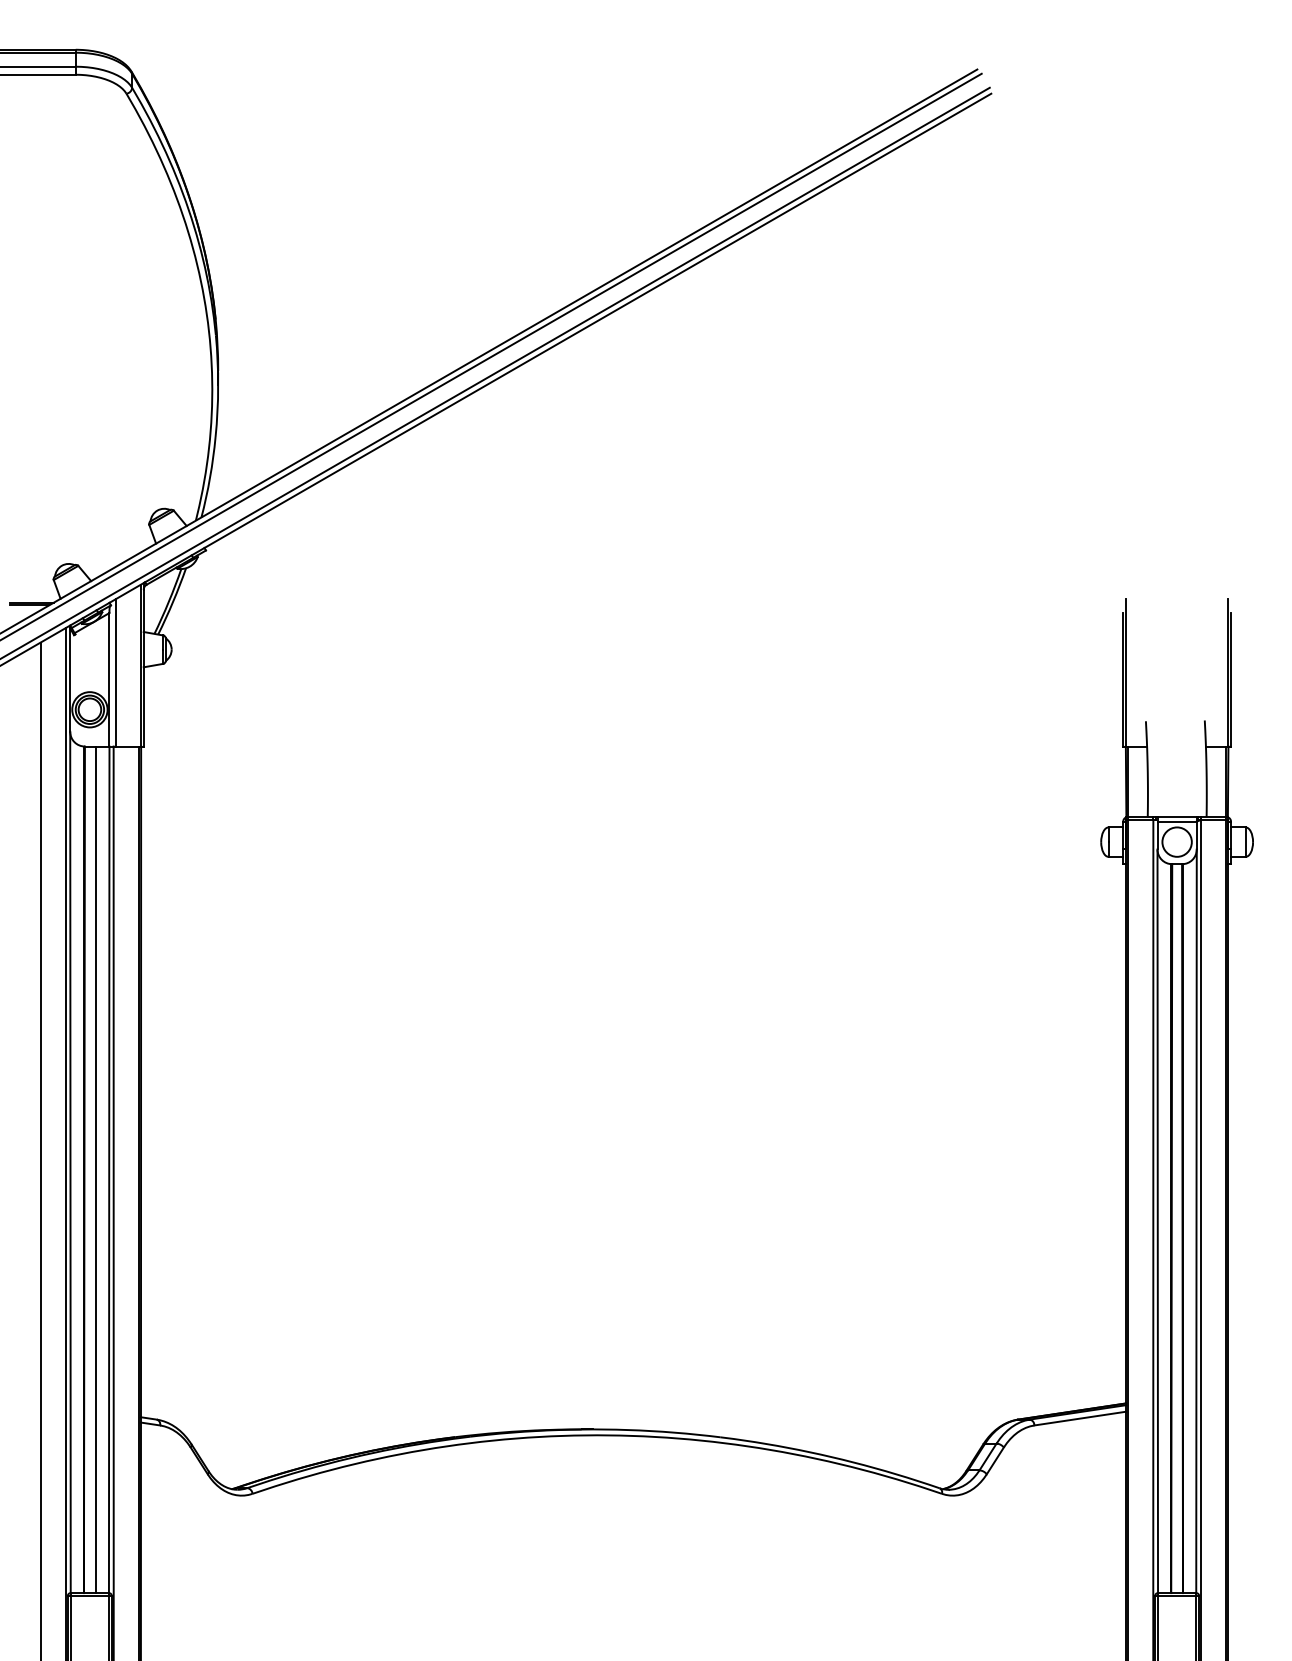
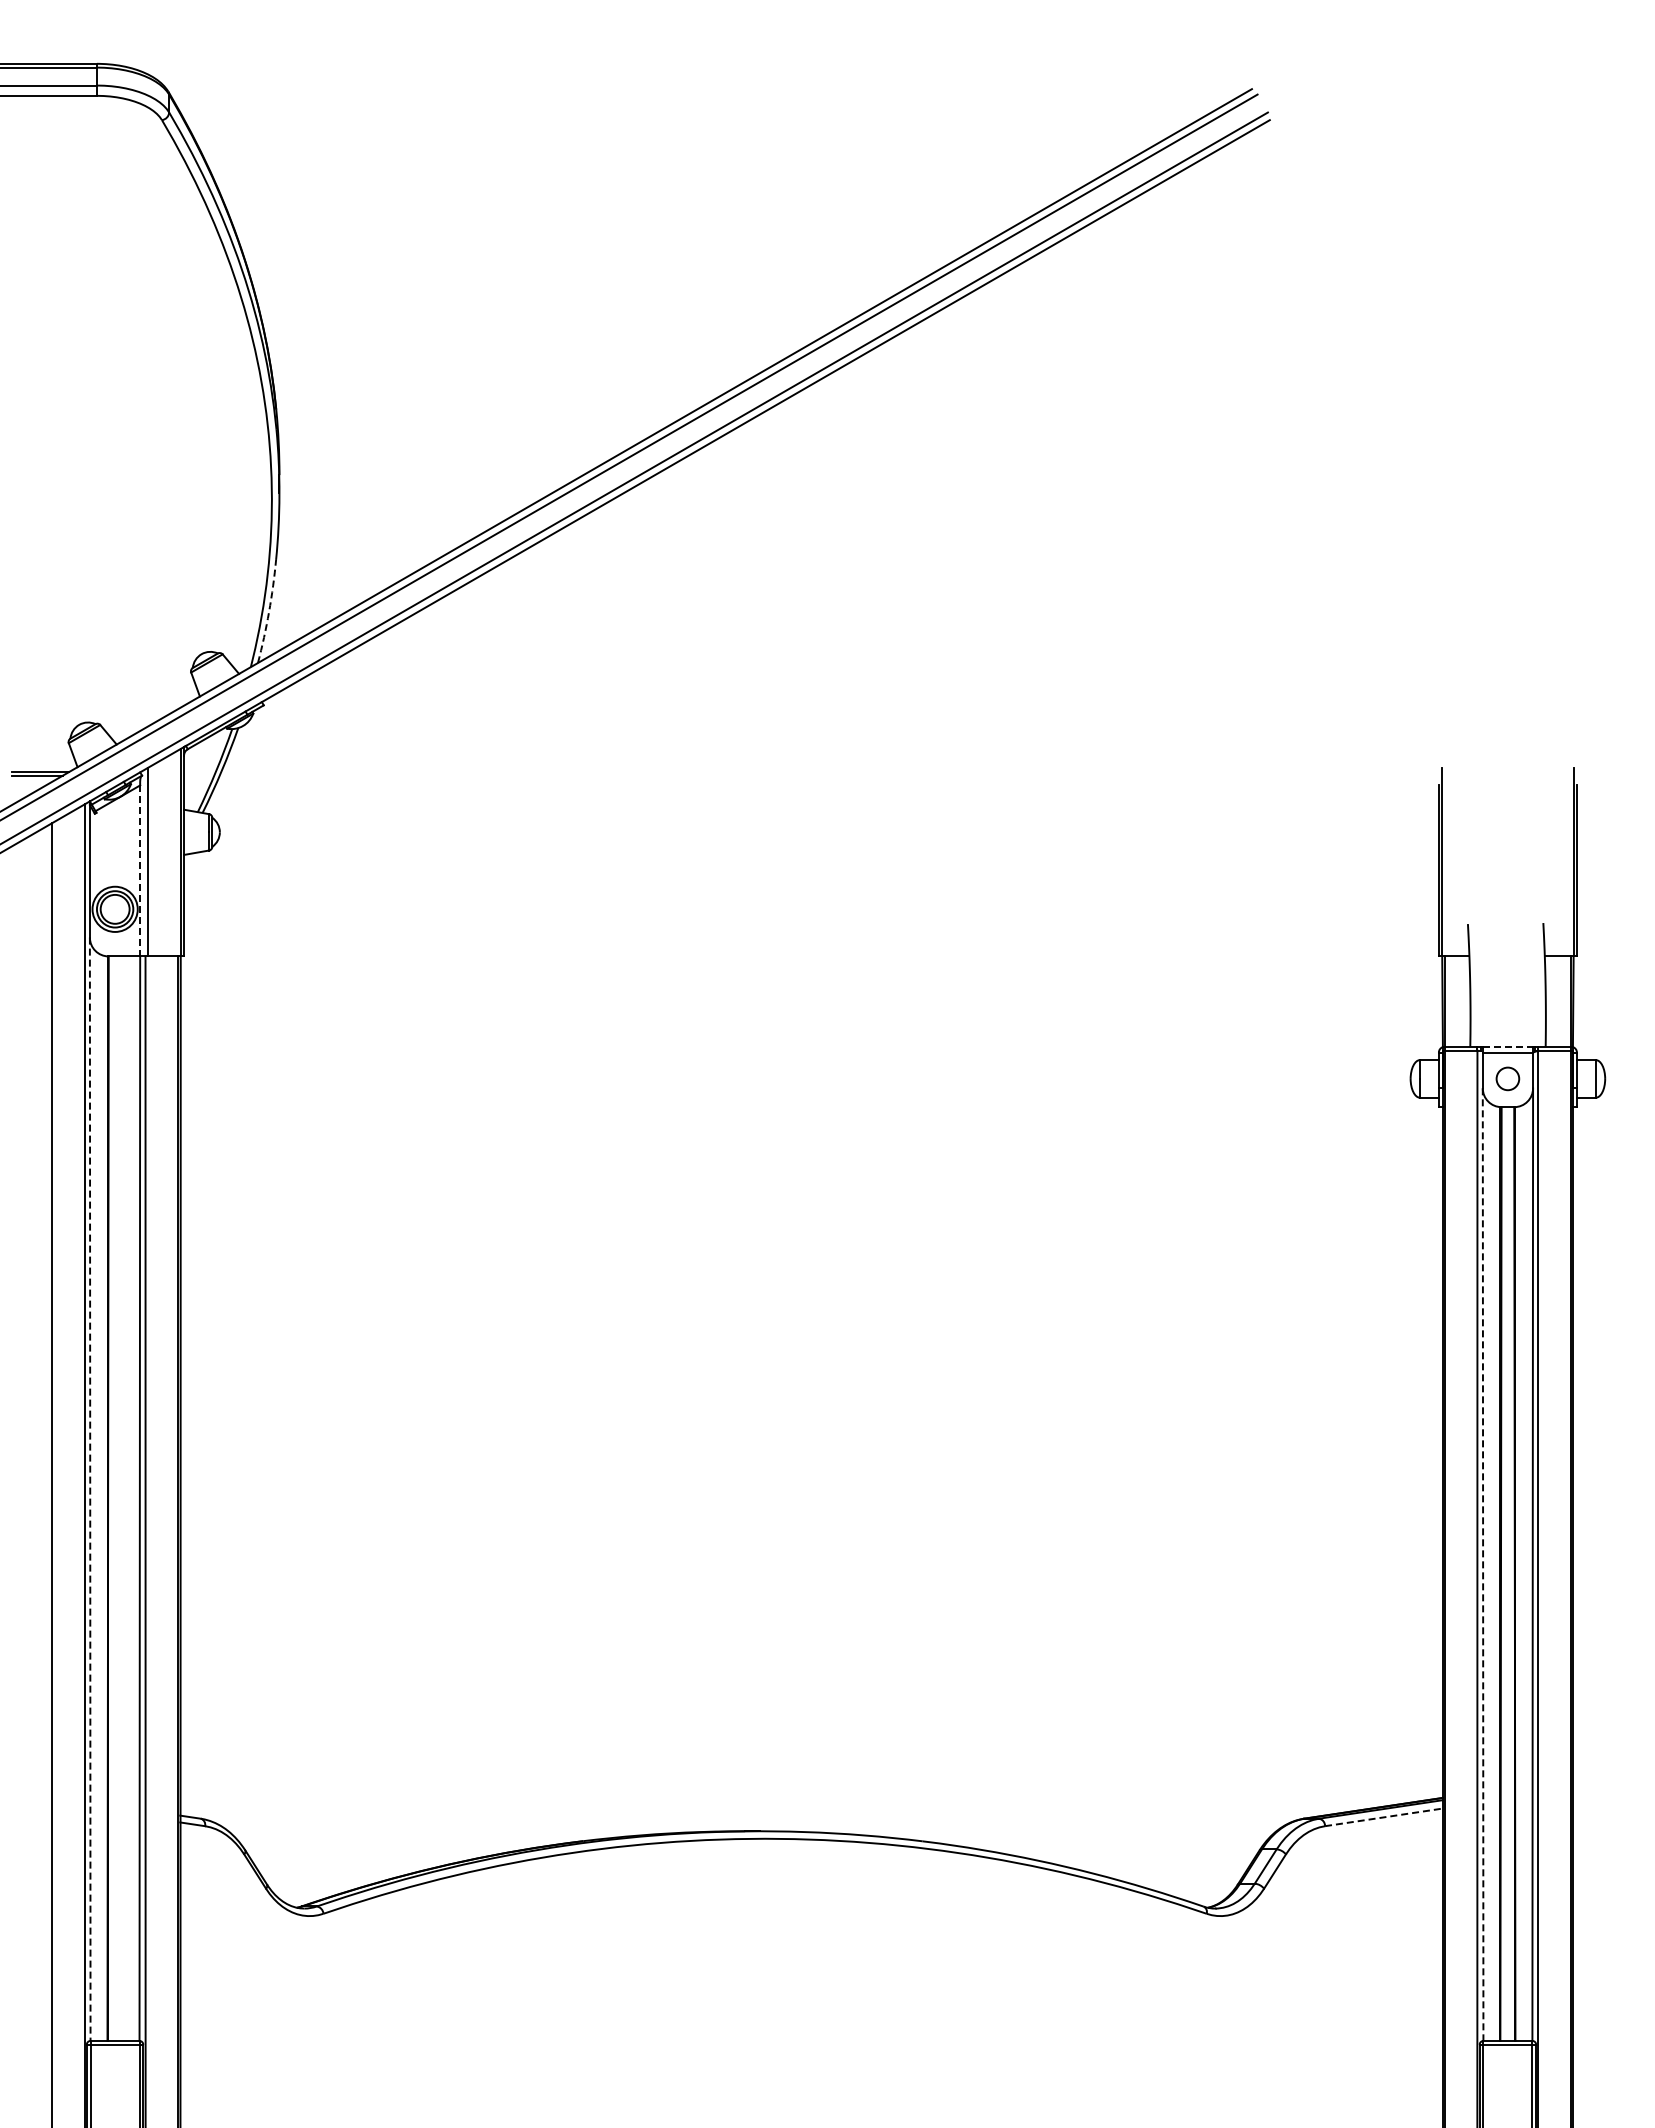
arc: (210, 477) -> (269, 611), solid -> dashed
line: (109, 679) -> (140, 870), solid -> dashed
line: (1177, 816) -> (1508, 1046), solid -> dashed
circle: (1176, 841) -> (1507, 1078), size x0.6
line: (70, 1162) -> (90, 1489), solid -> dashed
line: (95, 1169) -> (122, 1498), removed
line: (1158, 1221) -> (1483, 1565), solid -> dashed
line: (1080, 1418) -> (1384, 1817), solid -> dashed

